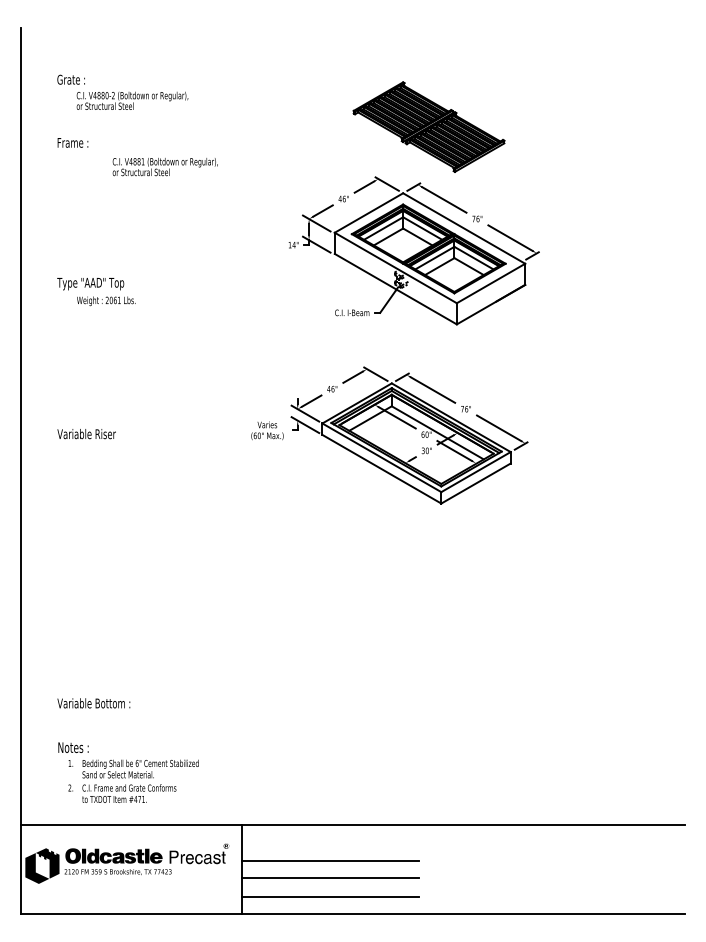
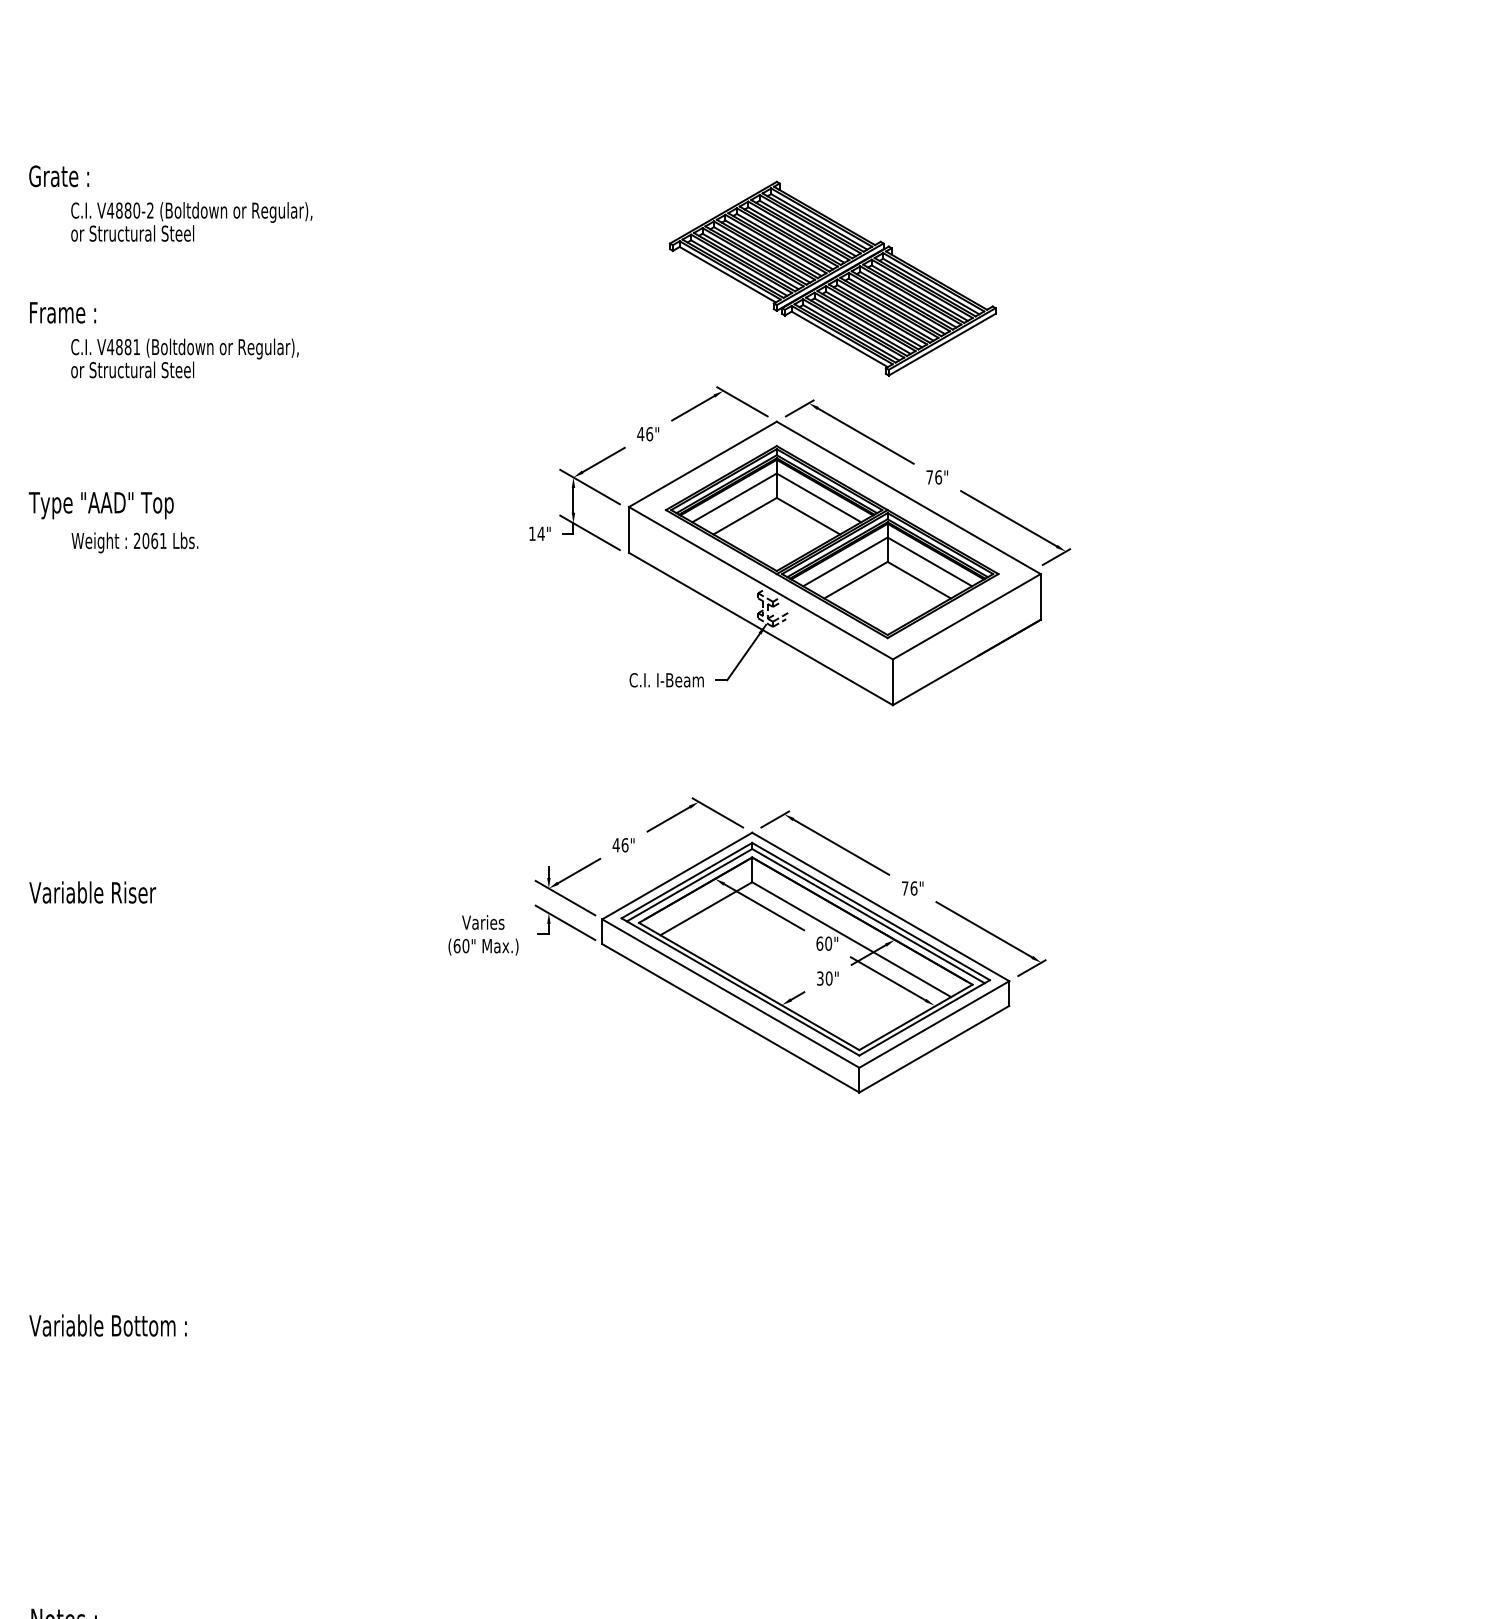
text: (164, 167) -> (183, 359), moved
text: (96, 292) -> (113, 523), moved
text: (86, 434) -> (92, 893), moved
text: (93, 703) -> (107, 1325), moved

